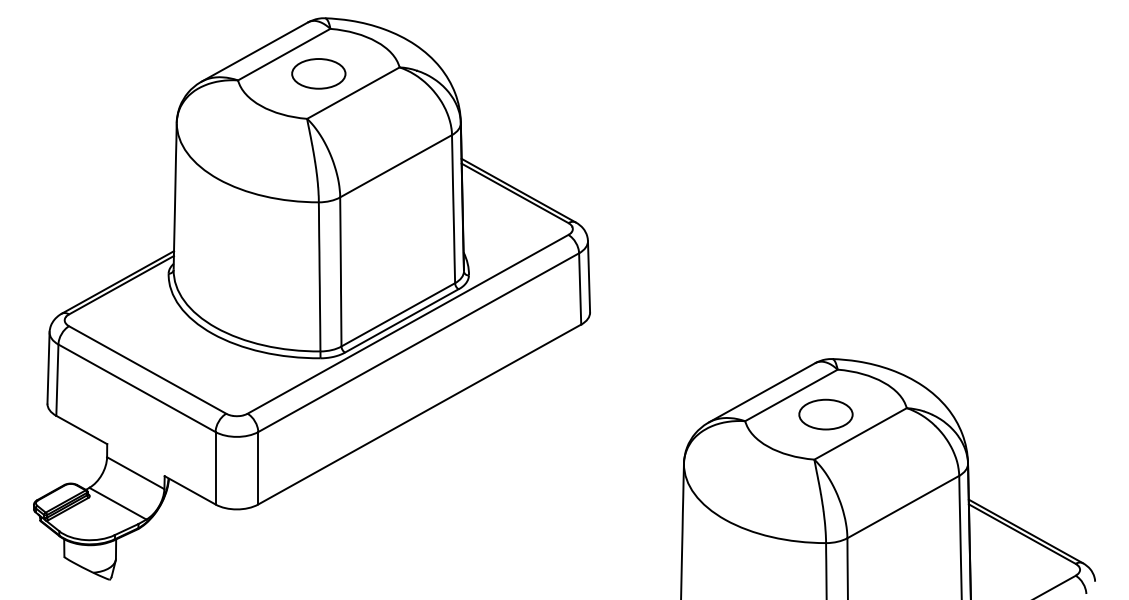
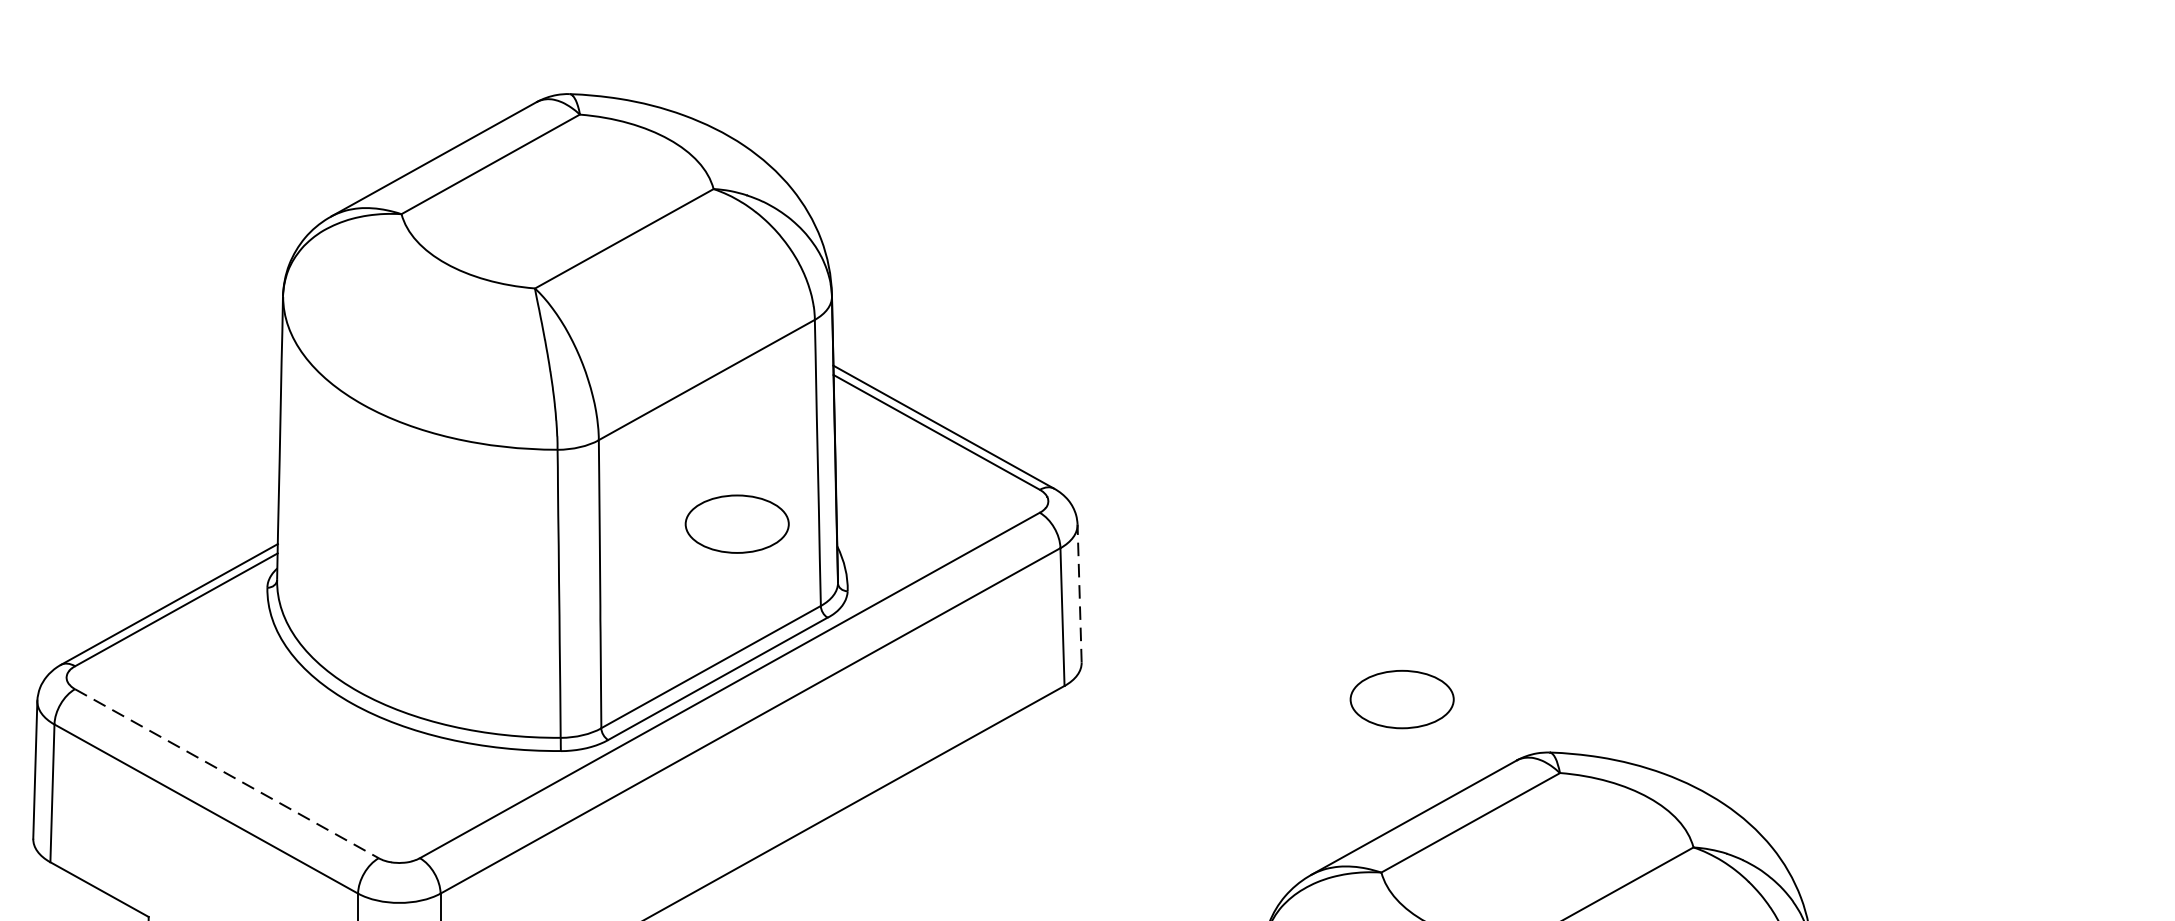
part: (318, 73) -> (736, 523), moved
line: (589, 276) -> (1080, 593), solid -> dashed
line: (147, 370) -> (226, 774), solid -> dashed
part: (825, 414) -> (1401, 699), moved

